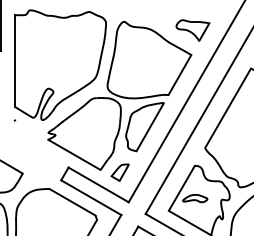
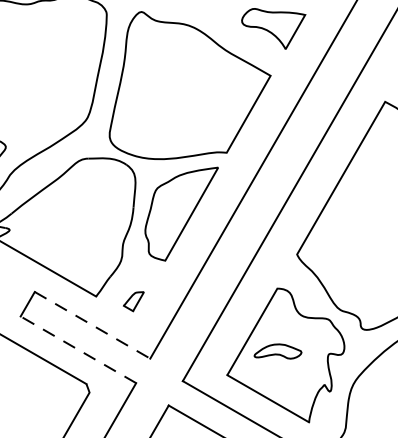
part: (119, 172) -> (132, 301), size x0.6
line: (98, 184) -> (92, 324), solid -> dashed
line: (91, 197) -> (78, 349), solid -> dashed

